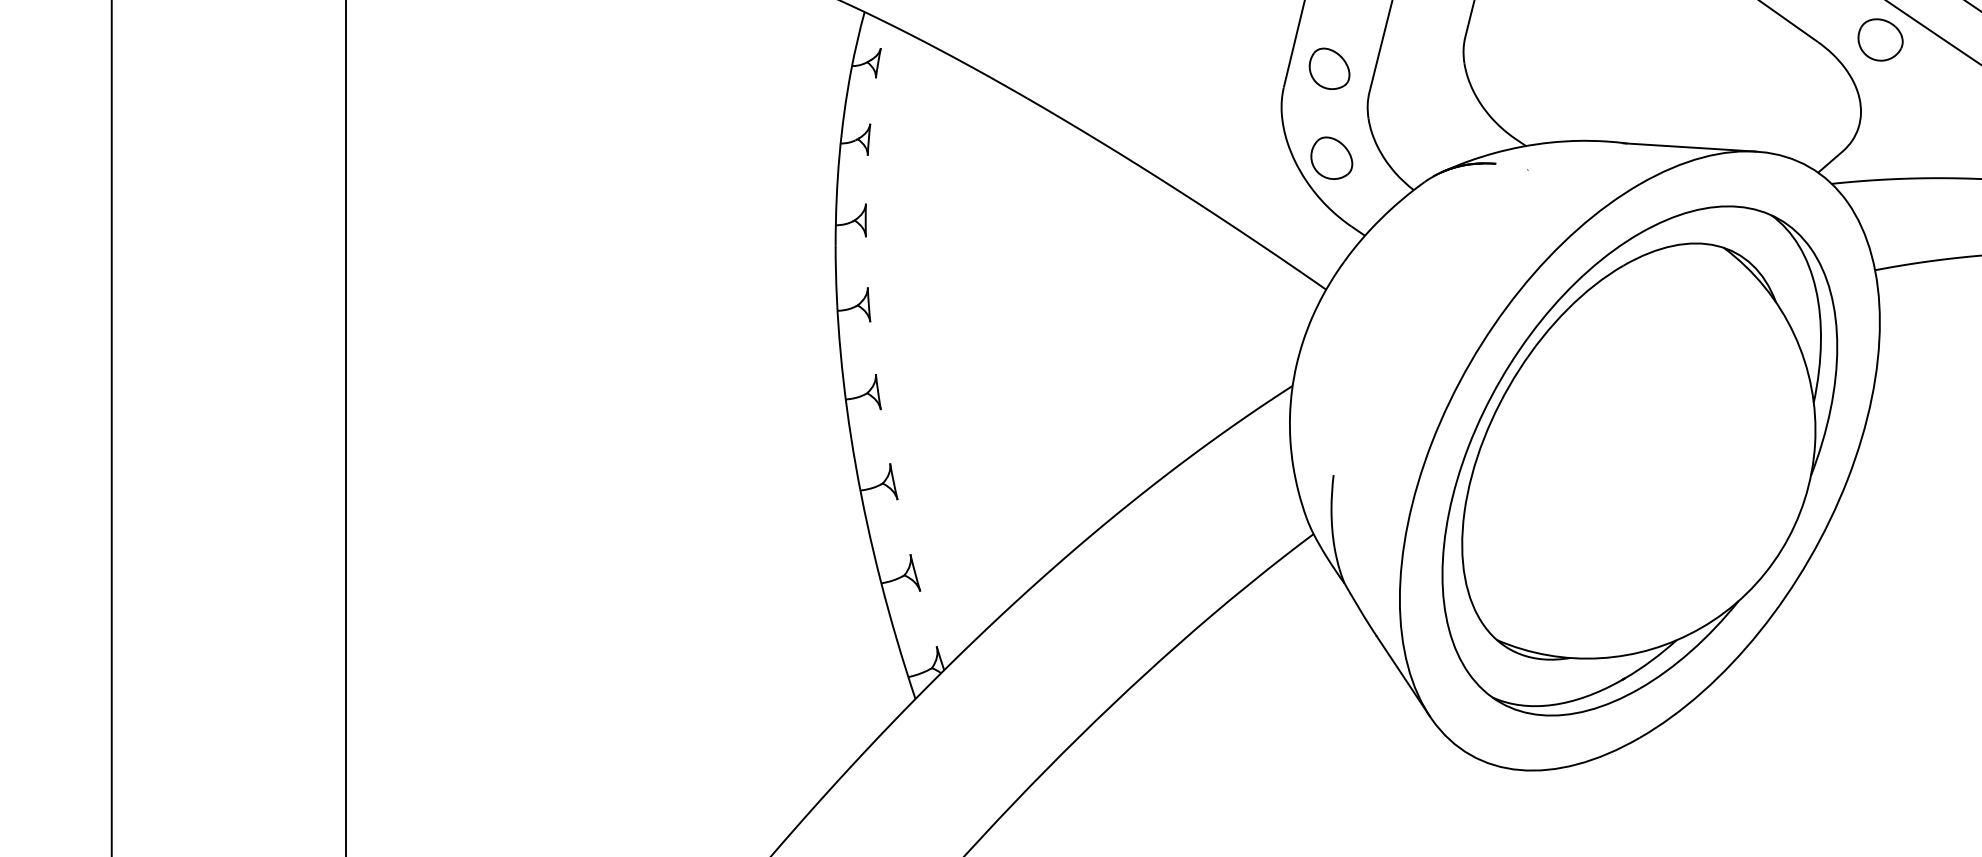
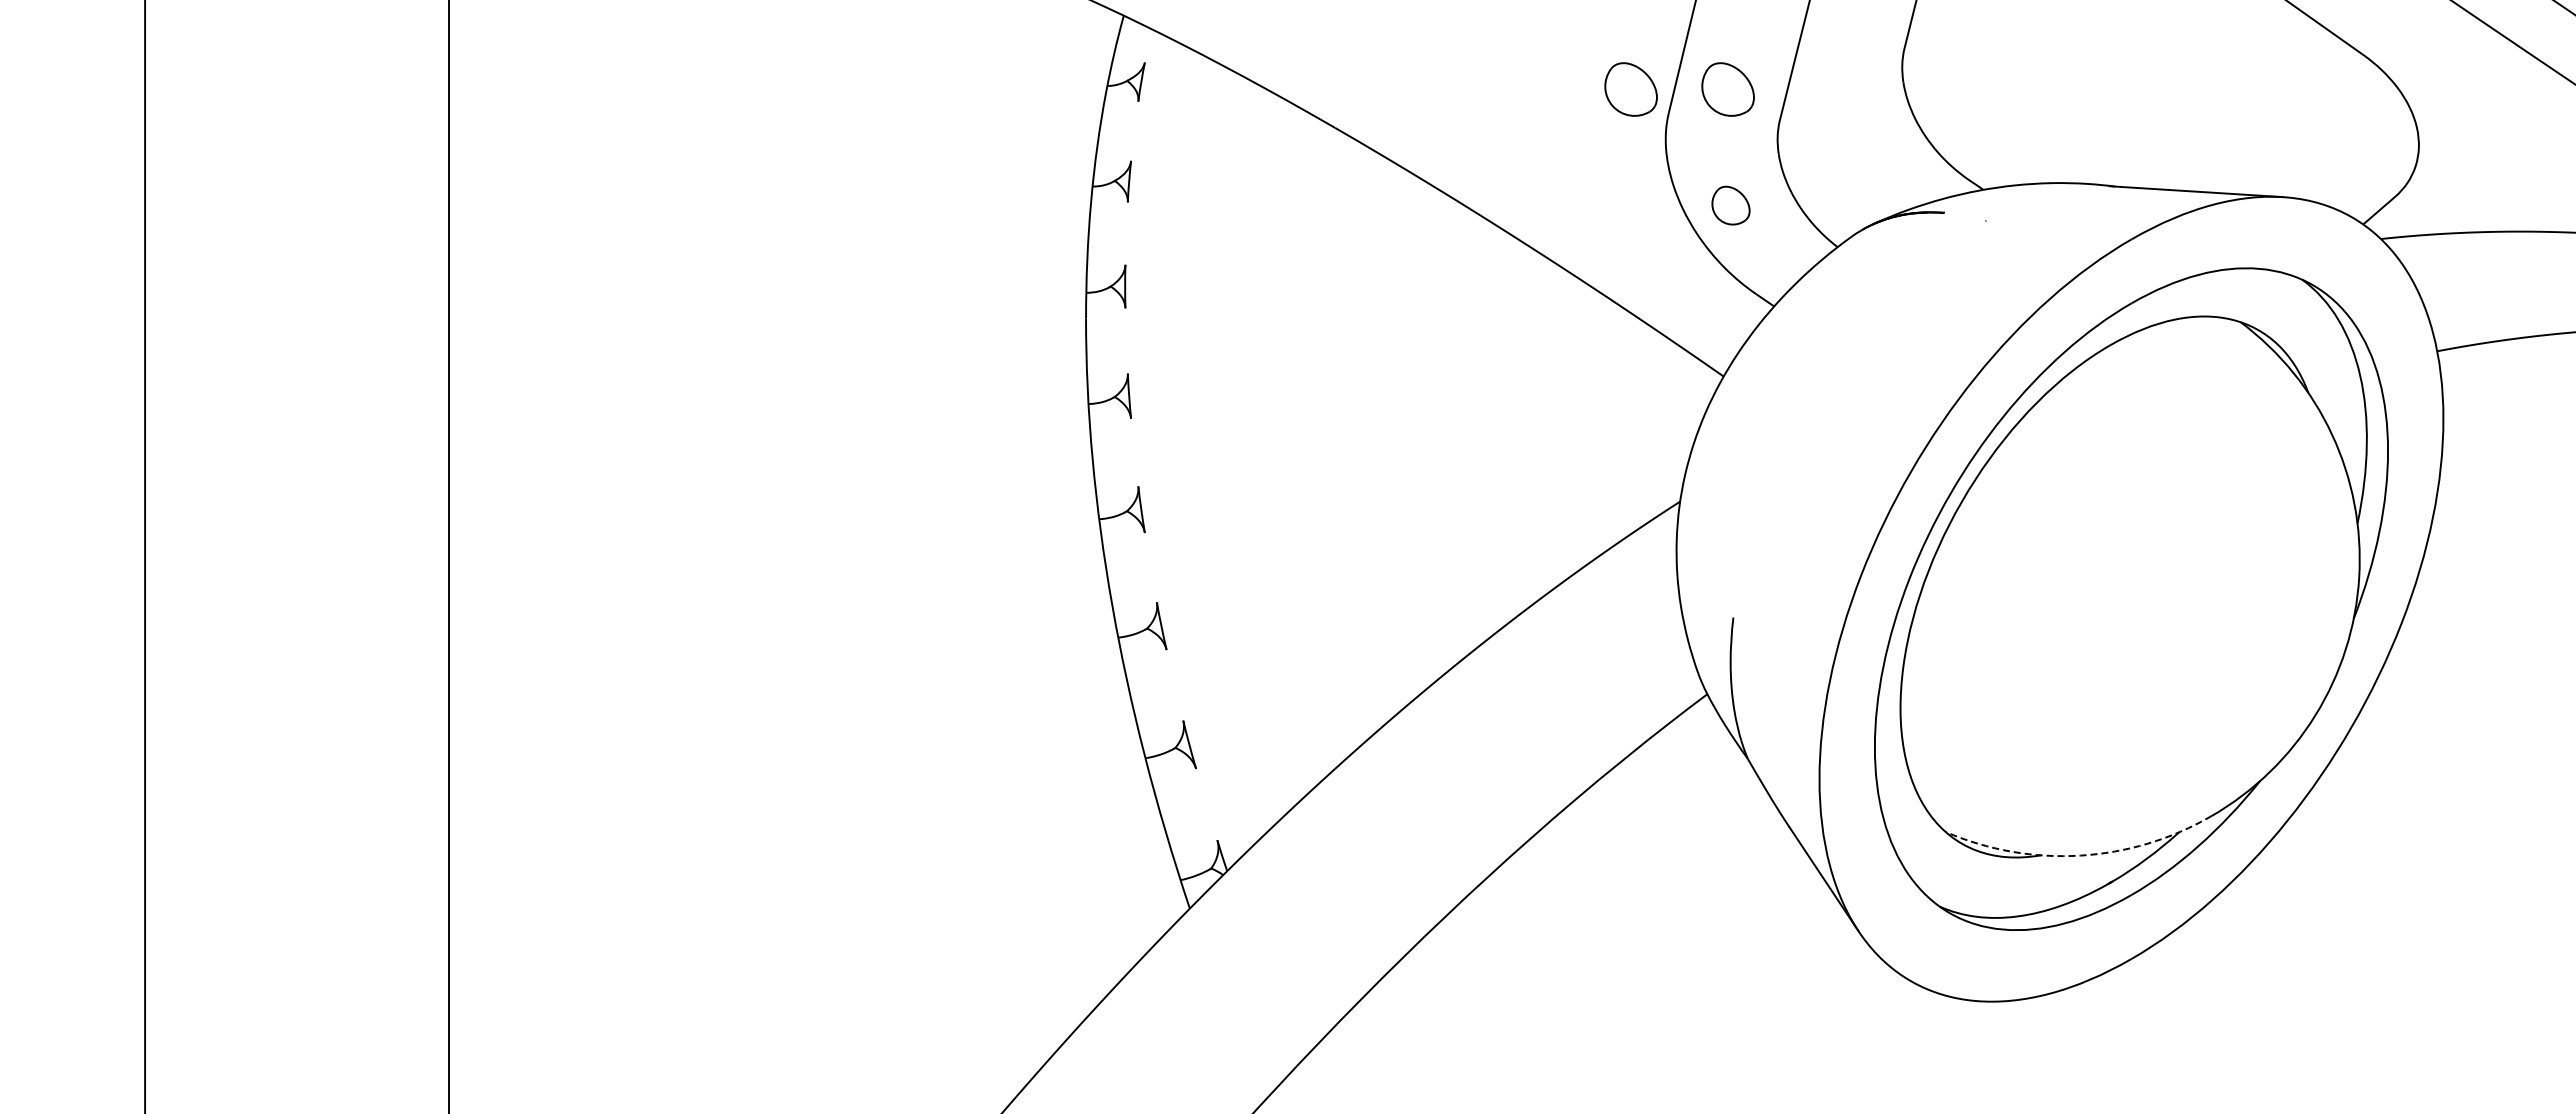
part: (1880, 39) -> (2444, 51), removed
part: (1254, 68) -> (1630, 89), added
part: (1331, 158) -> (1730, 205), size x0.7
arc: (1600, 658) -> (2080, 855), solid -> dashed

